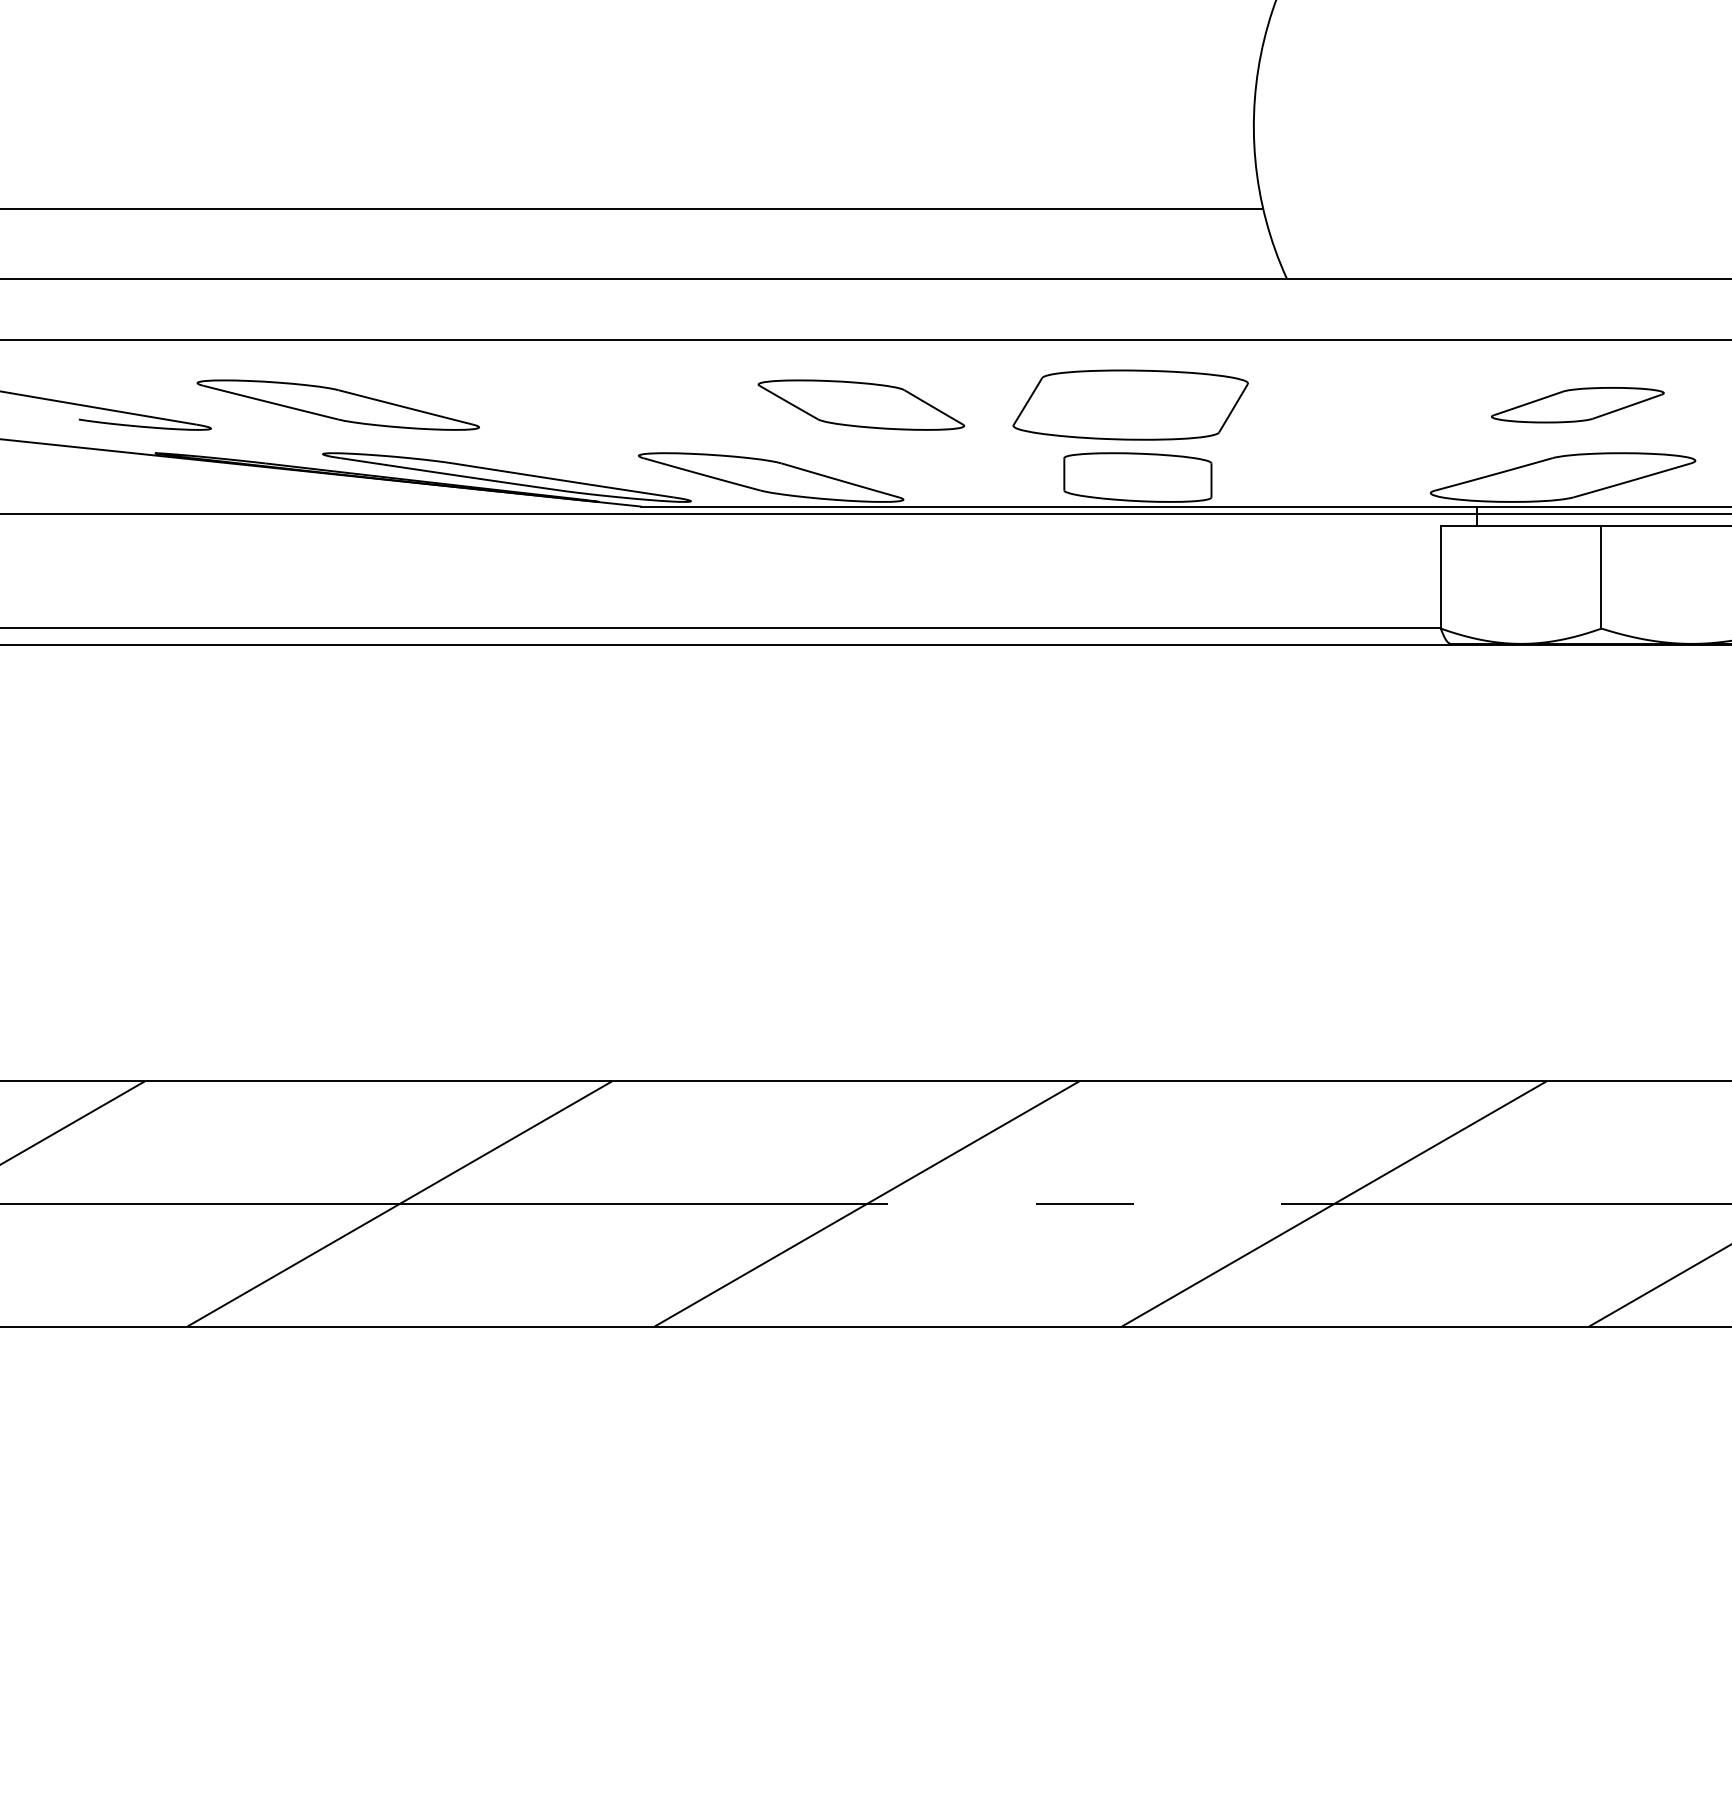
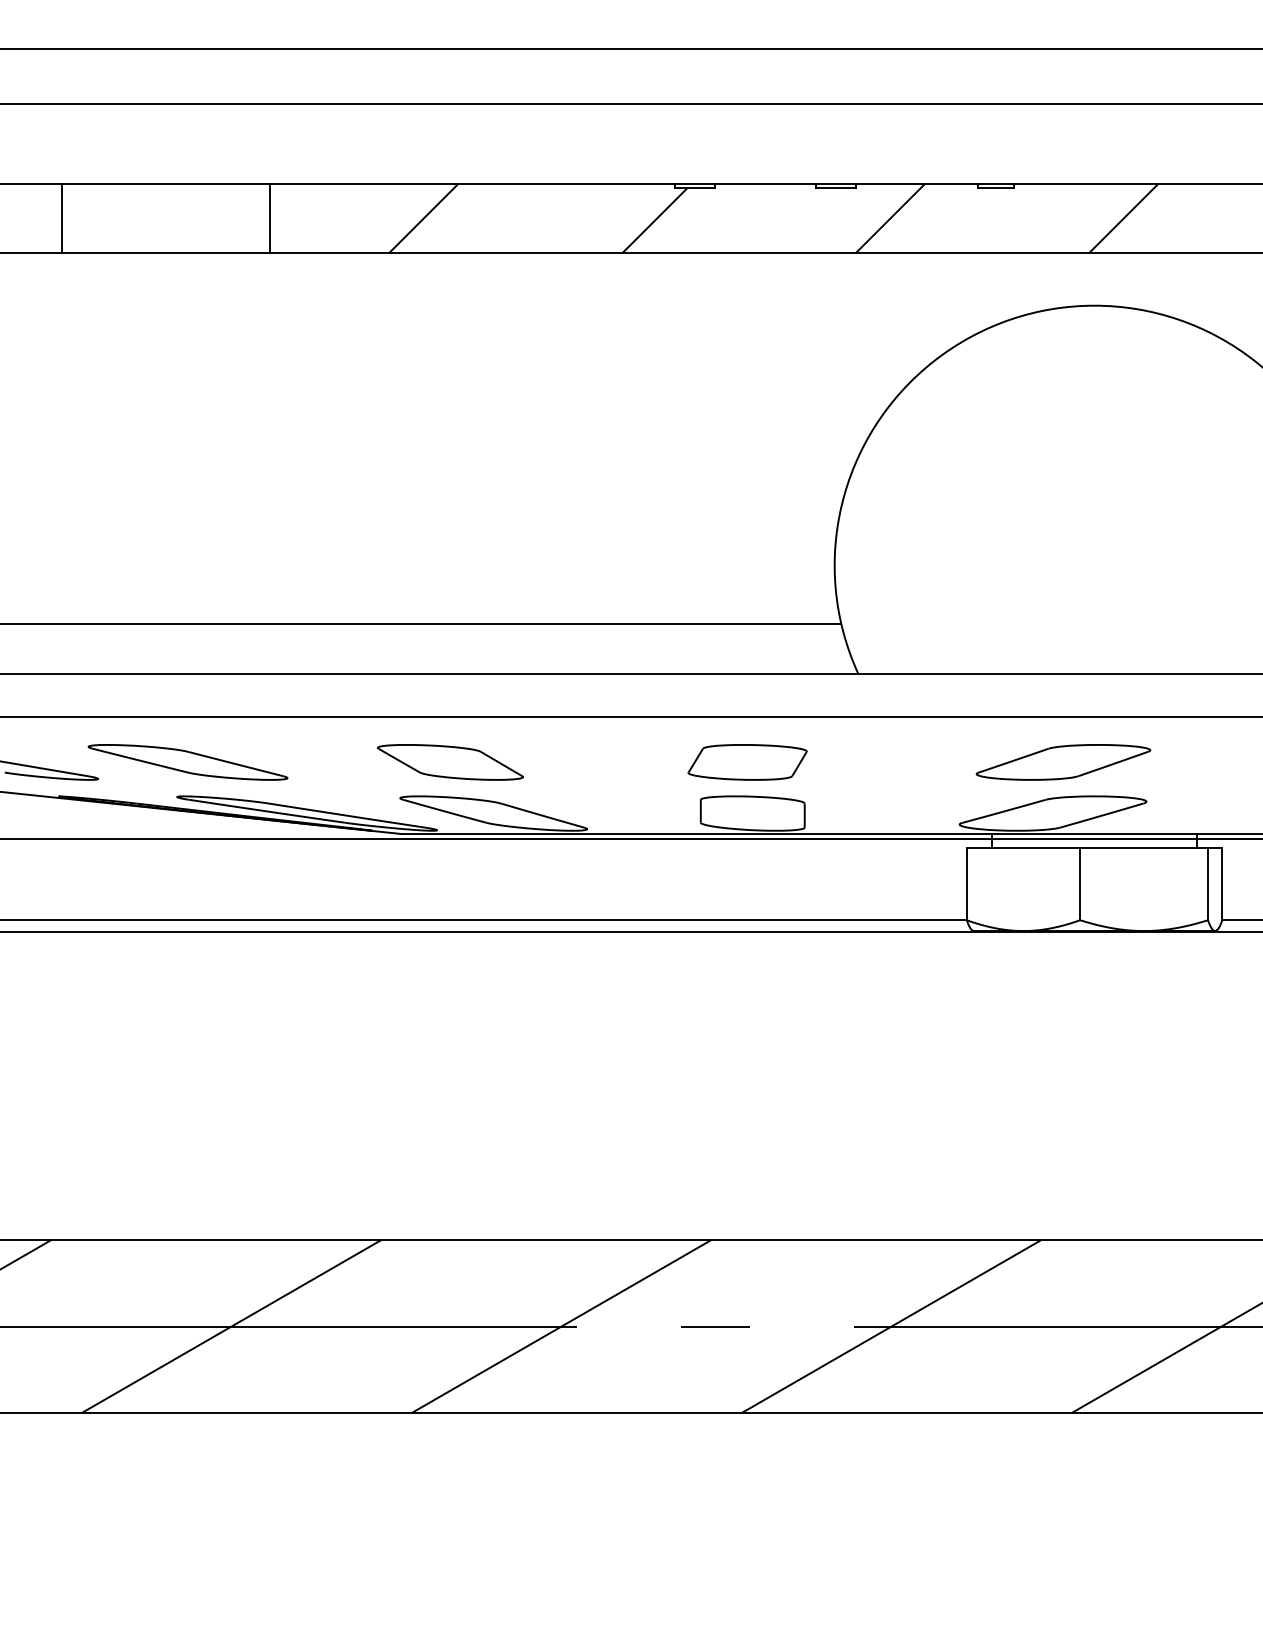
part: (861, 405) -> (450, 762), moved
part: (1130, 405) -> (747, 762), size x0.71
part: (1577, 405) -> (1063, 762), size x1.43

